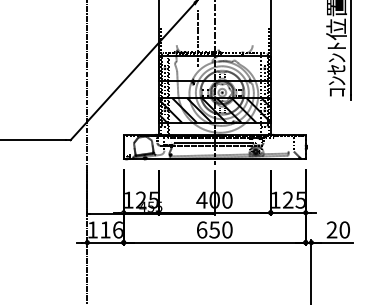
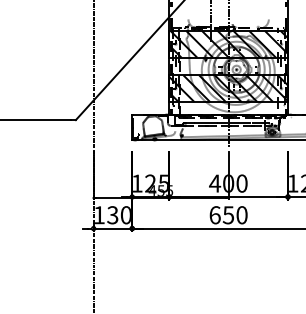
hatch: (214, 68) -> (228, 44), added
text: (111, 229) -> (119, 214), 116 -> 130

